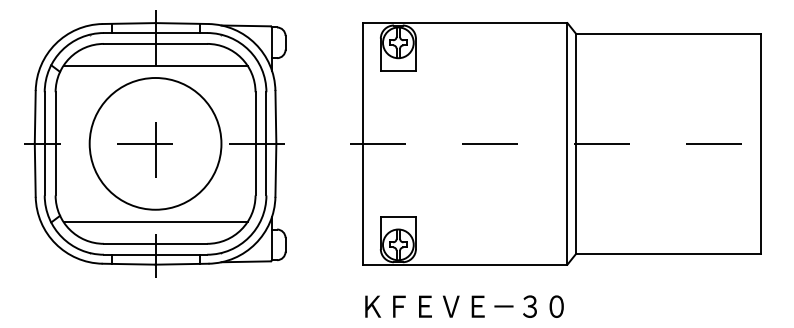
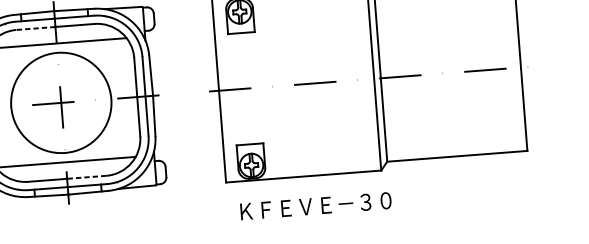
line: (129, 43) -> (35, 28), solid -> dashed
line: (181, 243) -> (86, 177), solid -> dashed
text: (464, 306) -> (315, 206), moved

